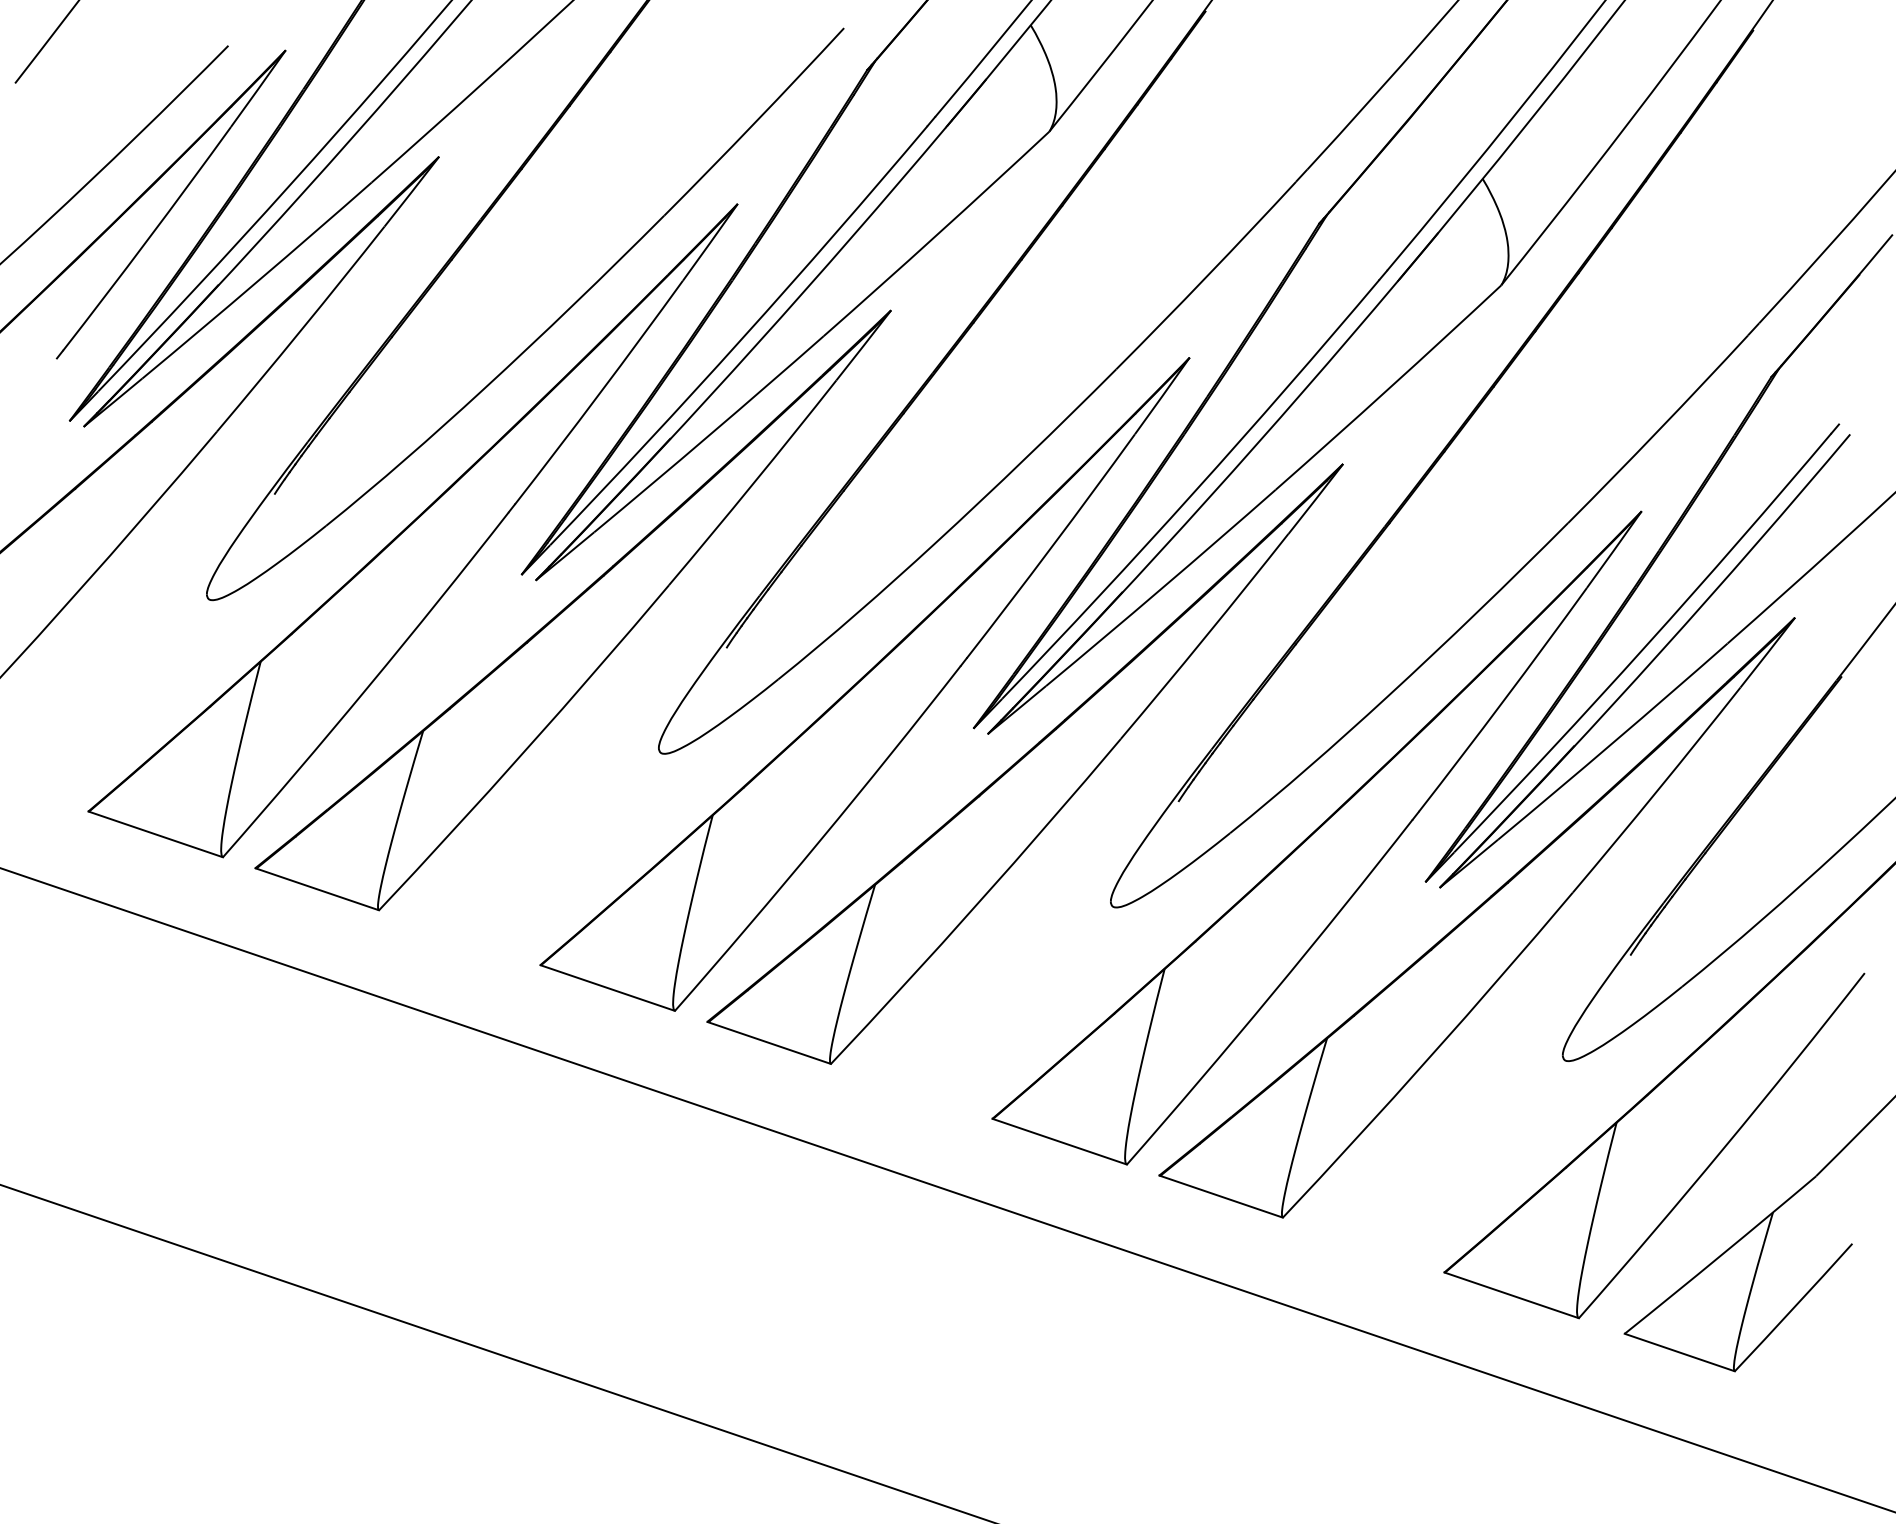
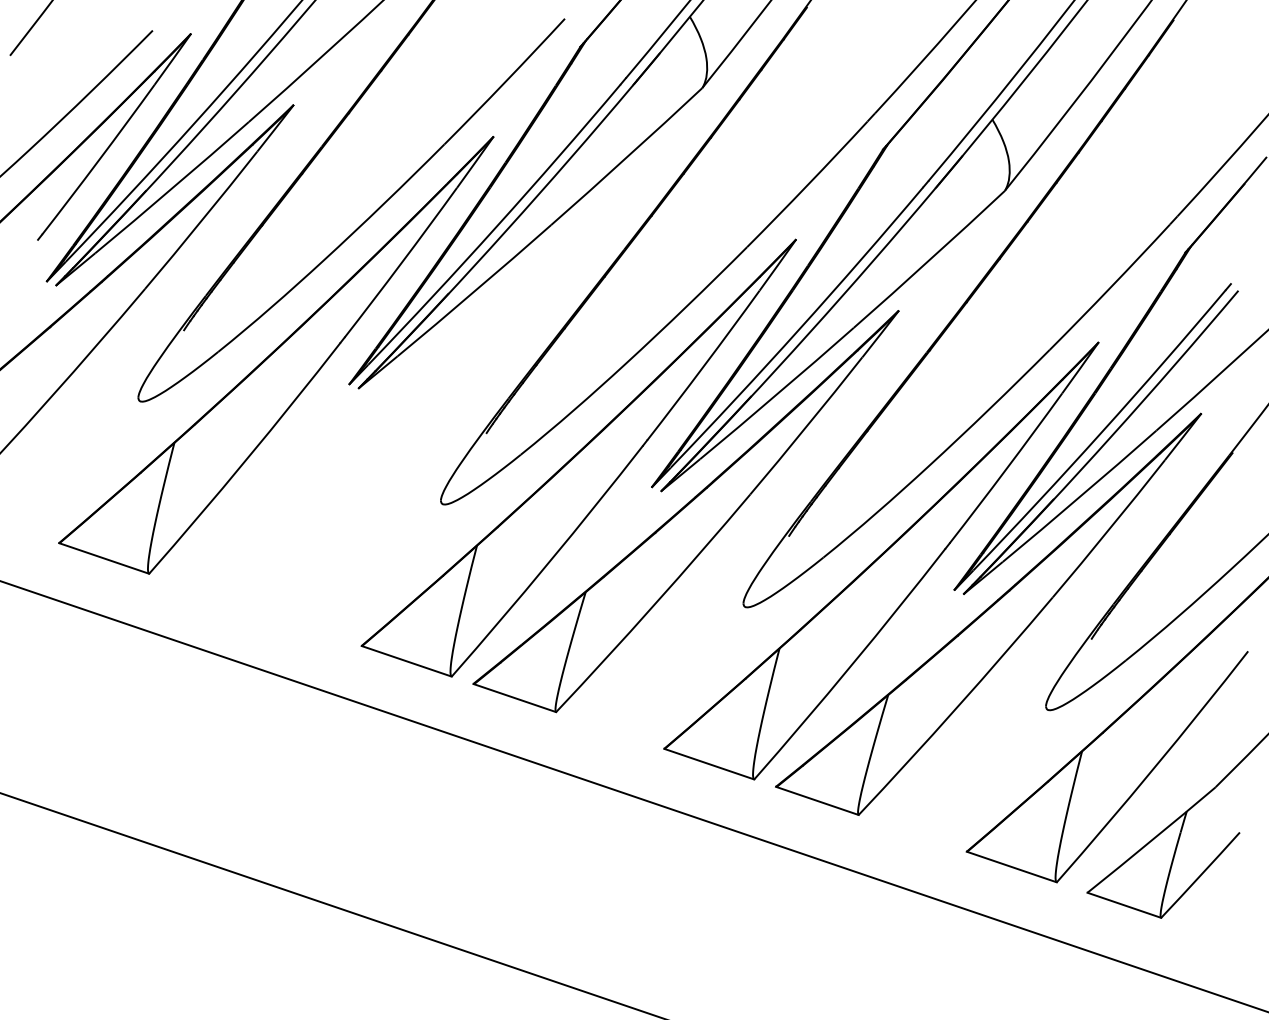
part: (571, 610) -> (382, 408), removed

